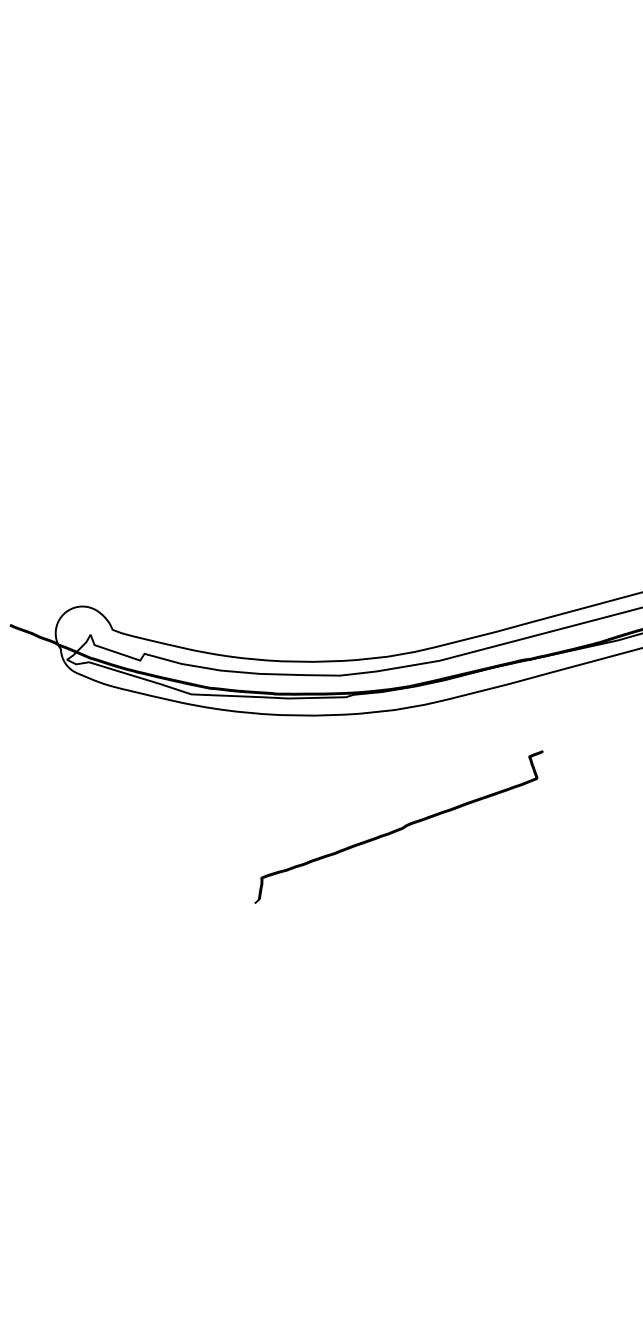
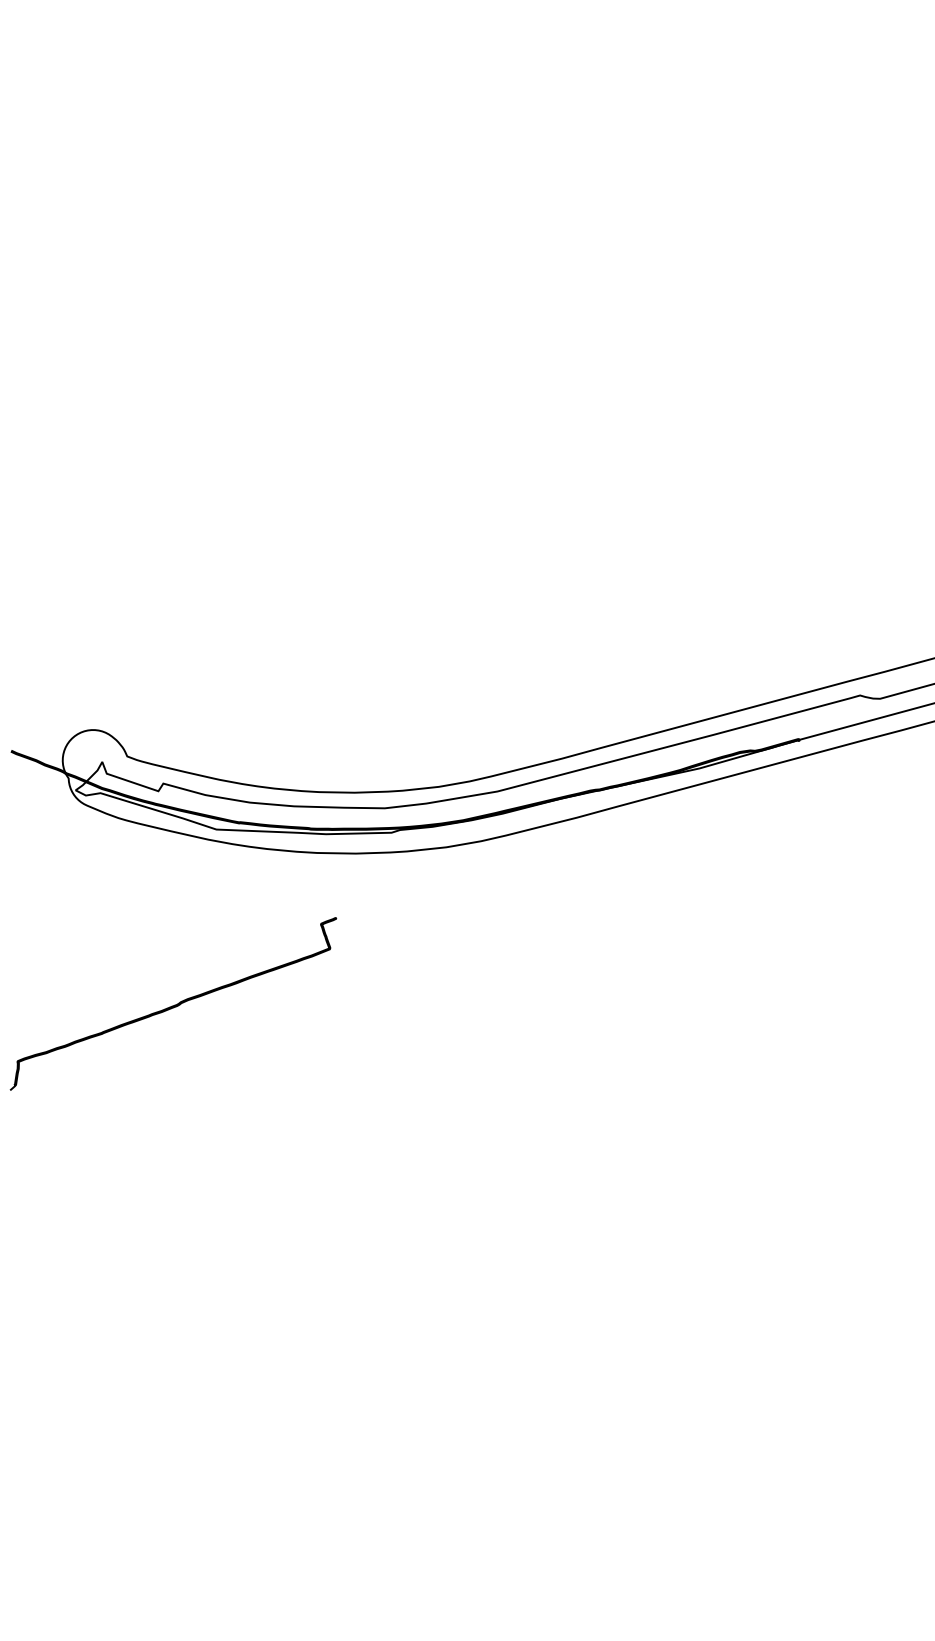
part: (398, 826) -> (173, 1003), moved

